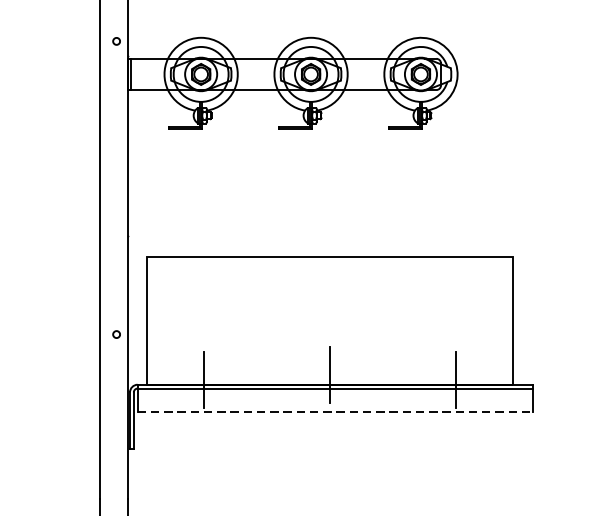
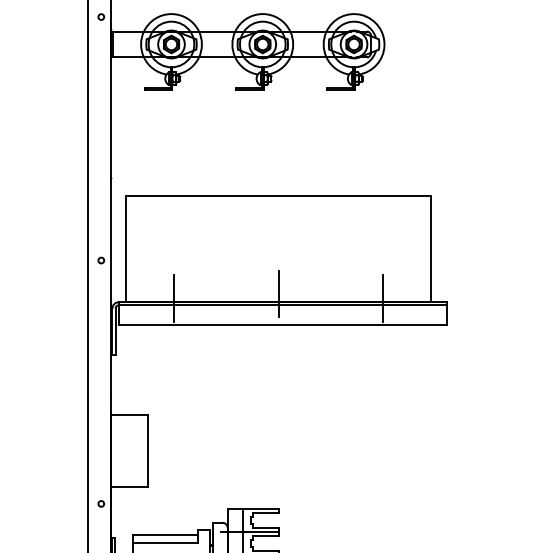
line: (335, 412) -> (283, 325), dashed -> solid

